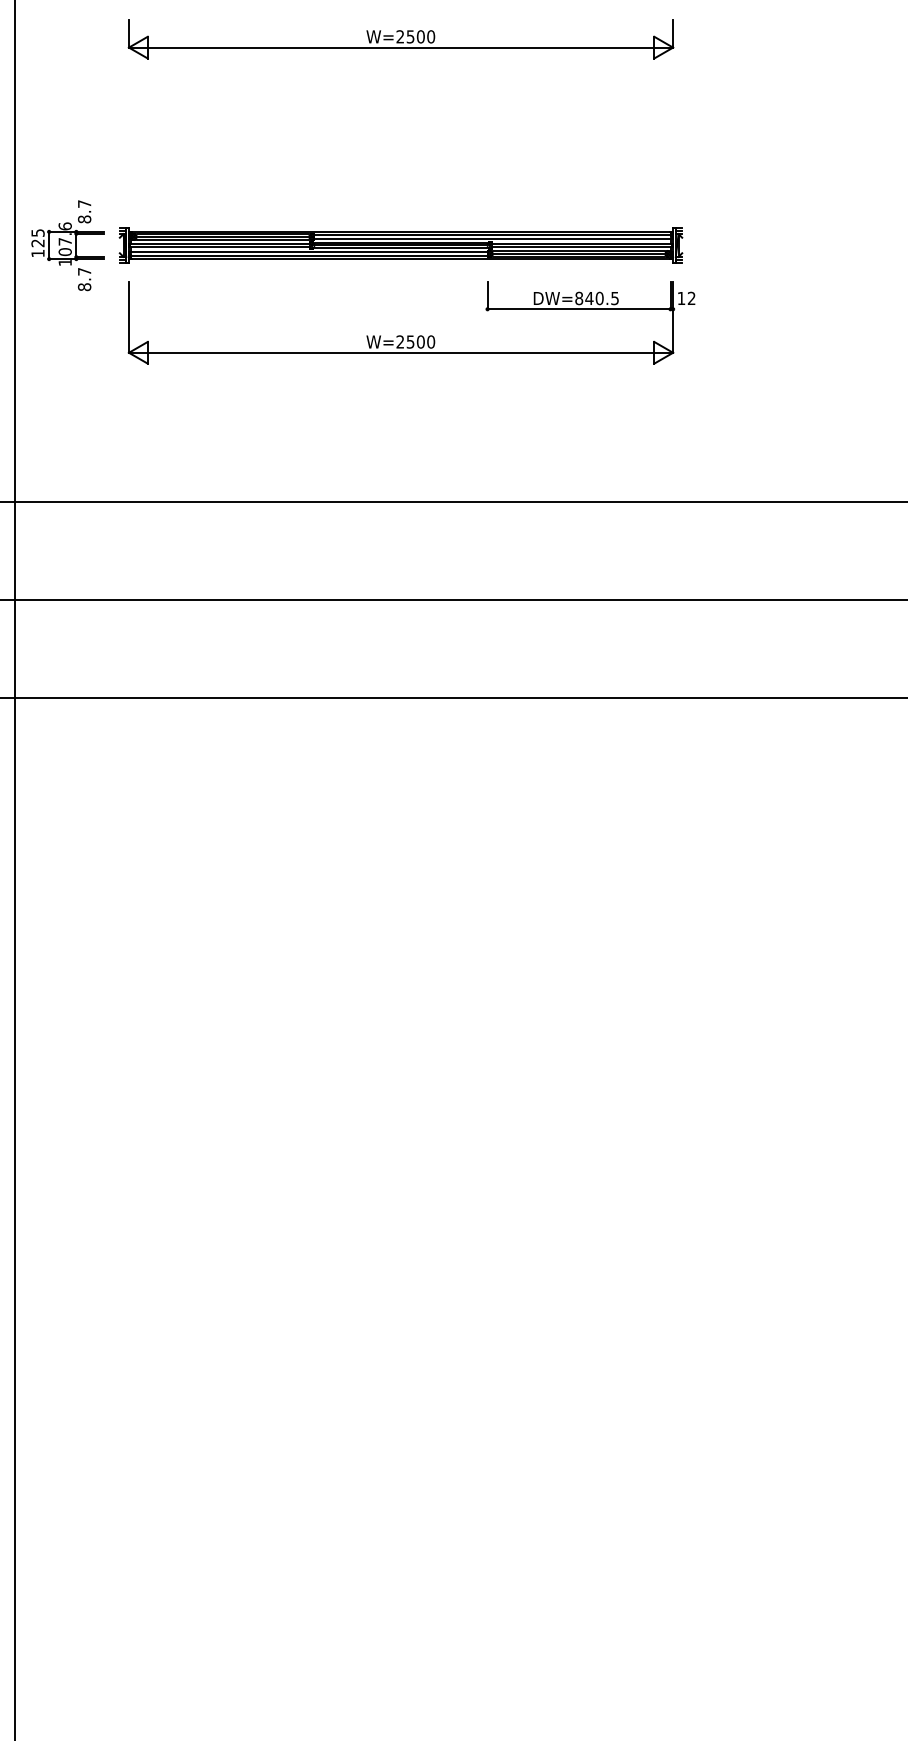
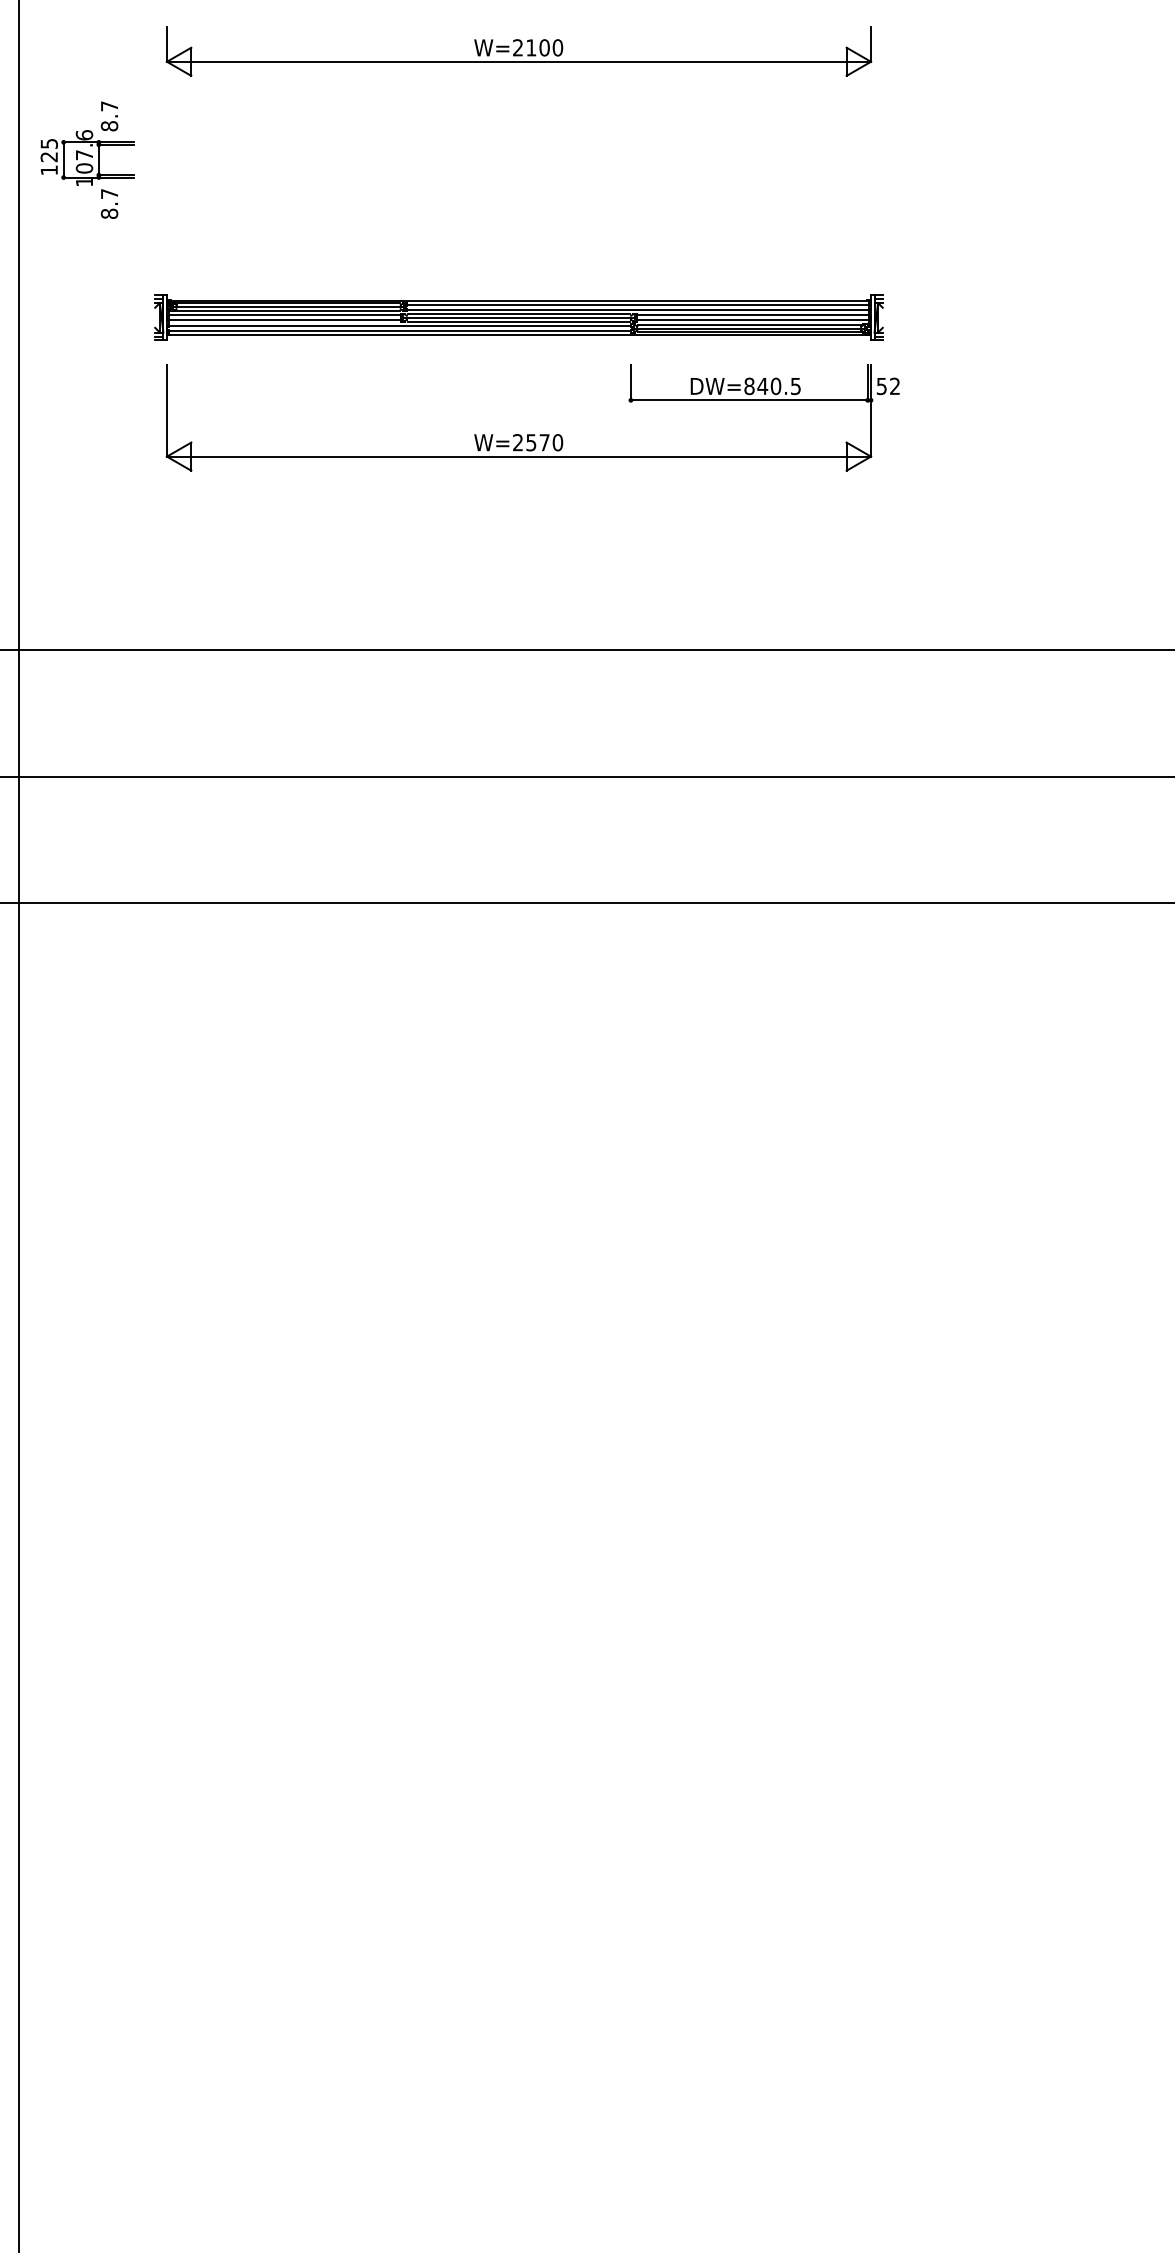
text: (410, 36) -> (531, 47), W=2500 -> W=2100
part: (67, 245) -> (87, 159), moved
text: (681, 298) -> (881, 386), 12 -> 52
text: (420, 341) -> (544, 442), W=2500 -> W=2570

